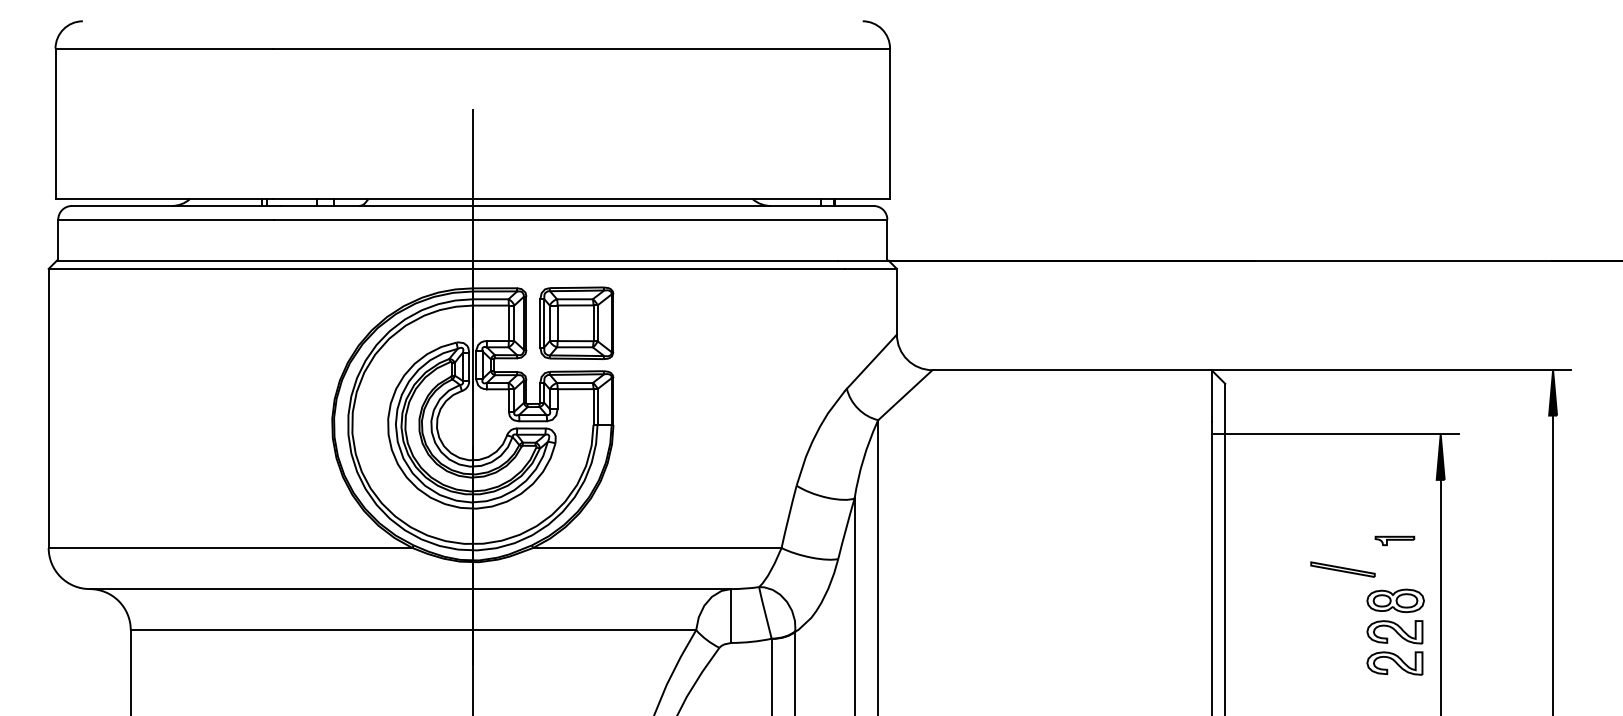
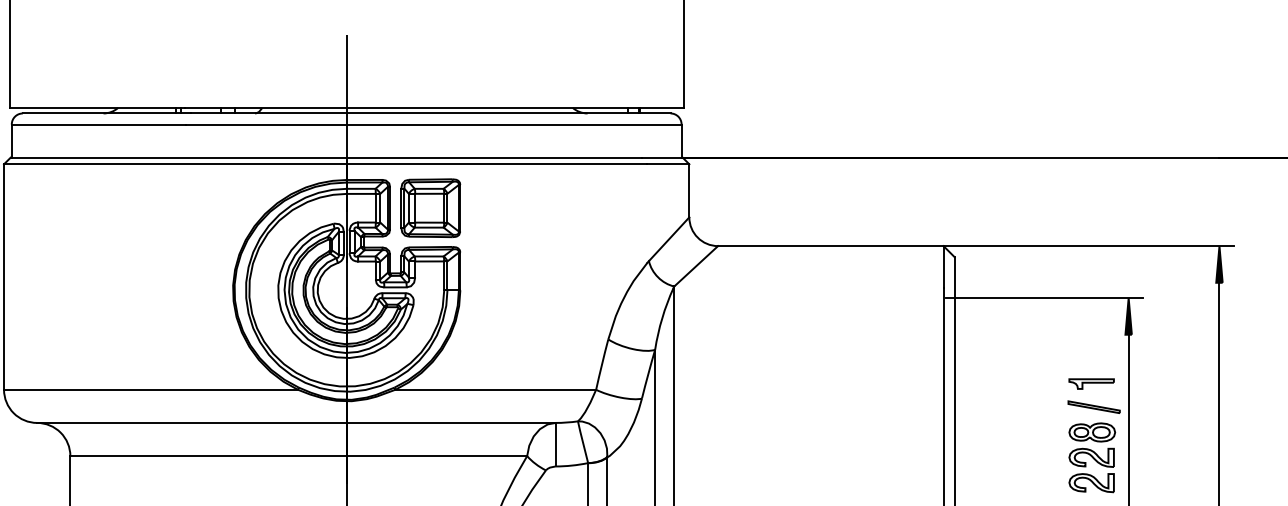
part: (1394, 540) -> (1091, 383), size x1.43
part: (1342, 569) -> (1093, 407), moved

